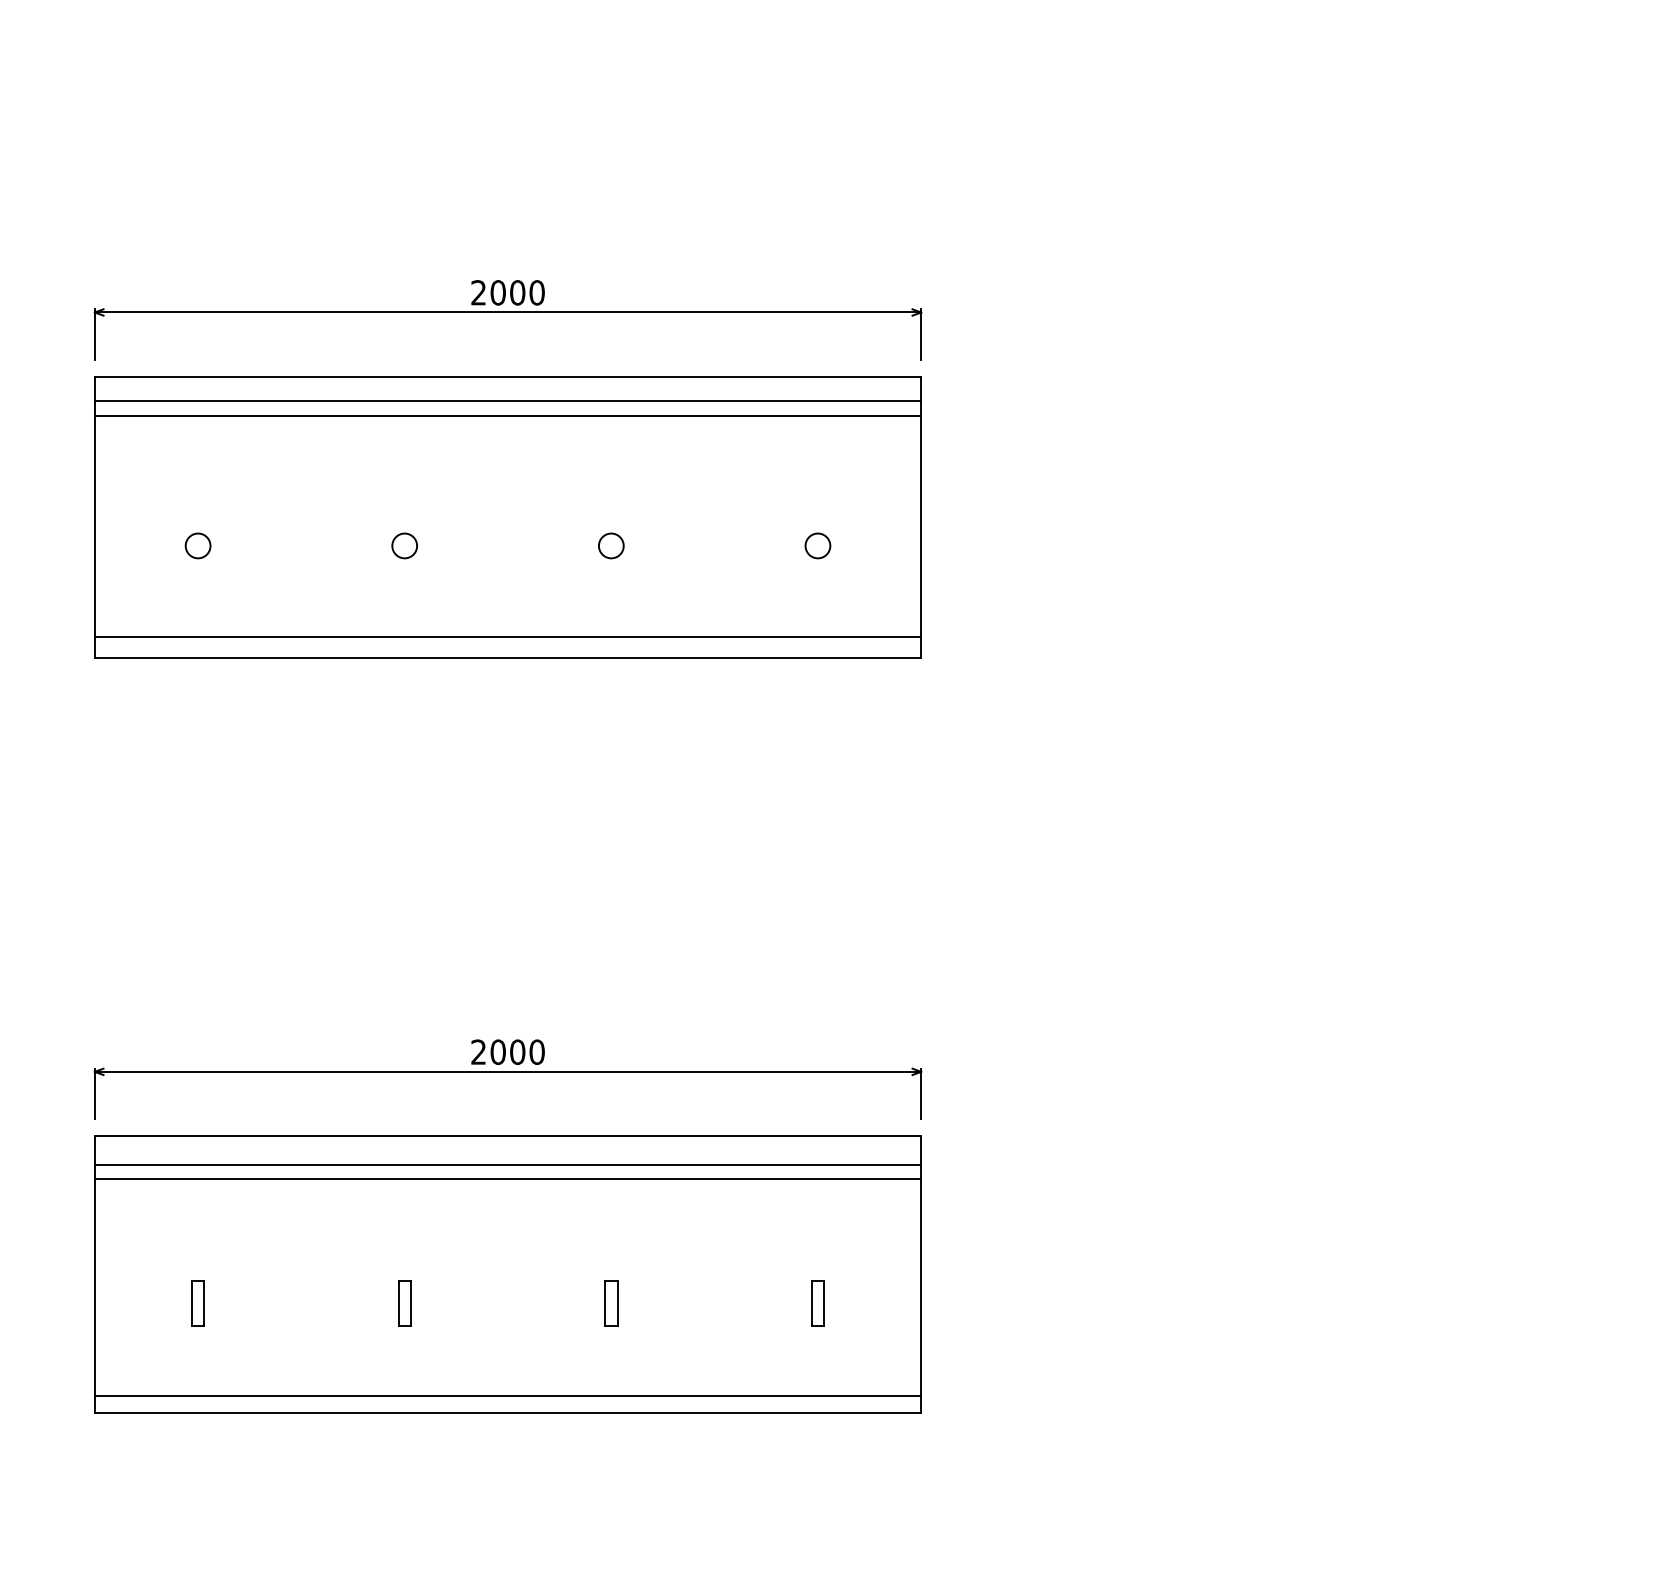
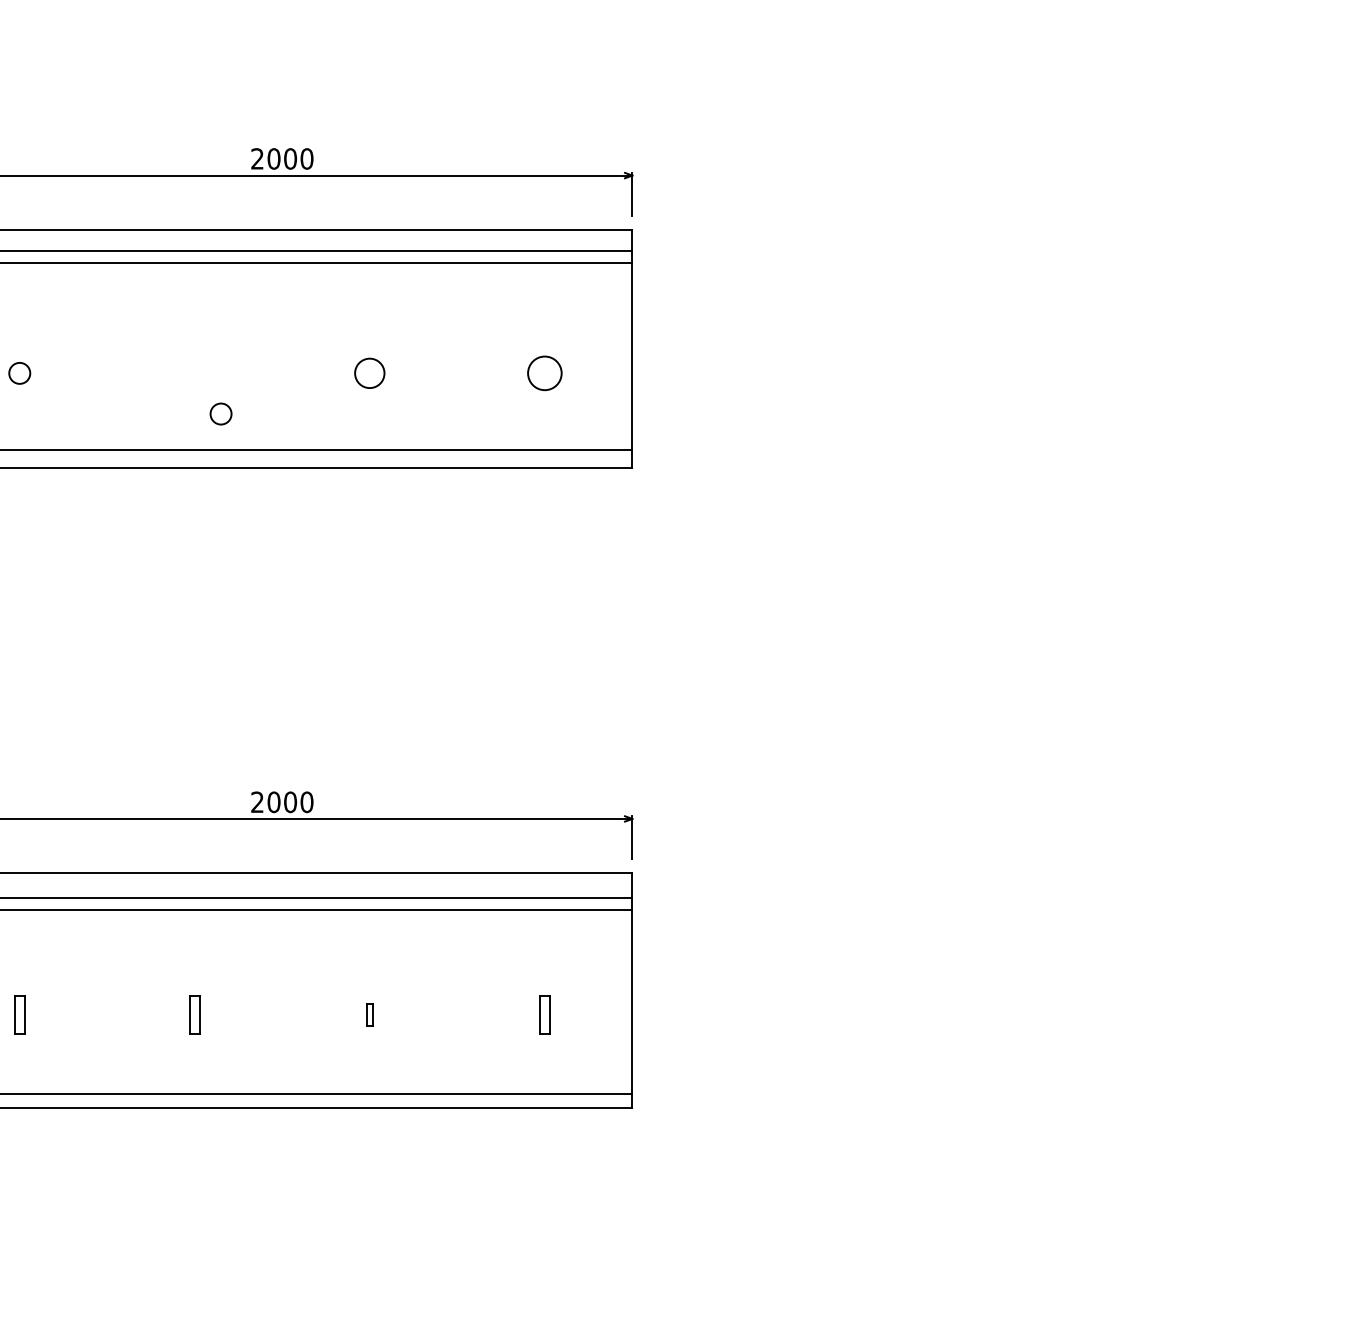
circle: (404, 545) -> (220, 413), moved
circle: (611, 545) -> (369, 373), size x1.4
circle: (817, 545) -> (544, 373), size x1.6
part: (611, 1303) -> (369, 1015), size x0.6

